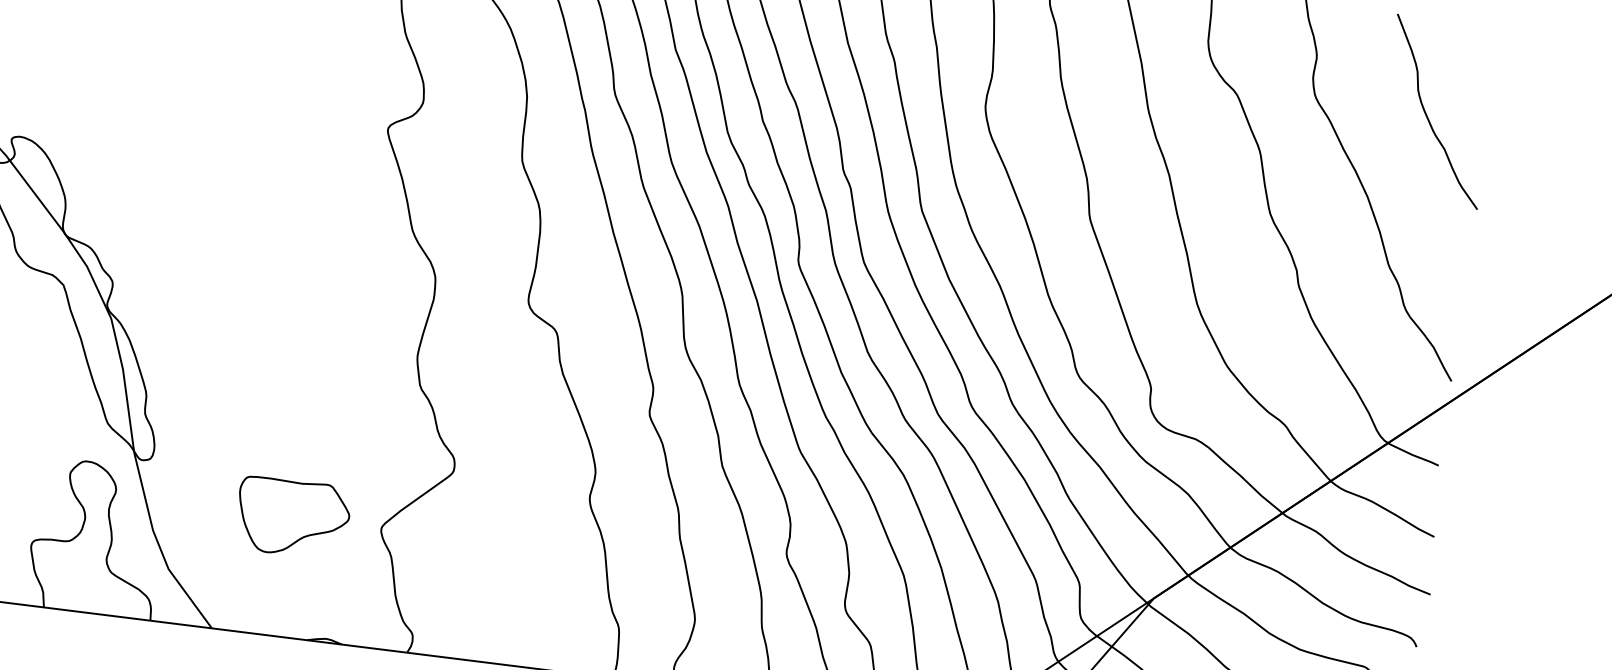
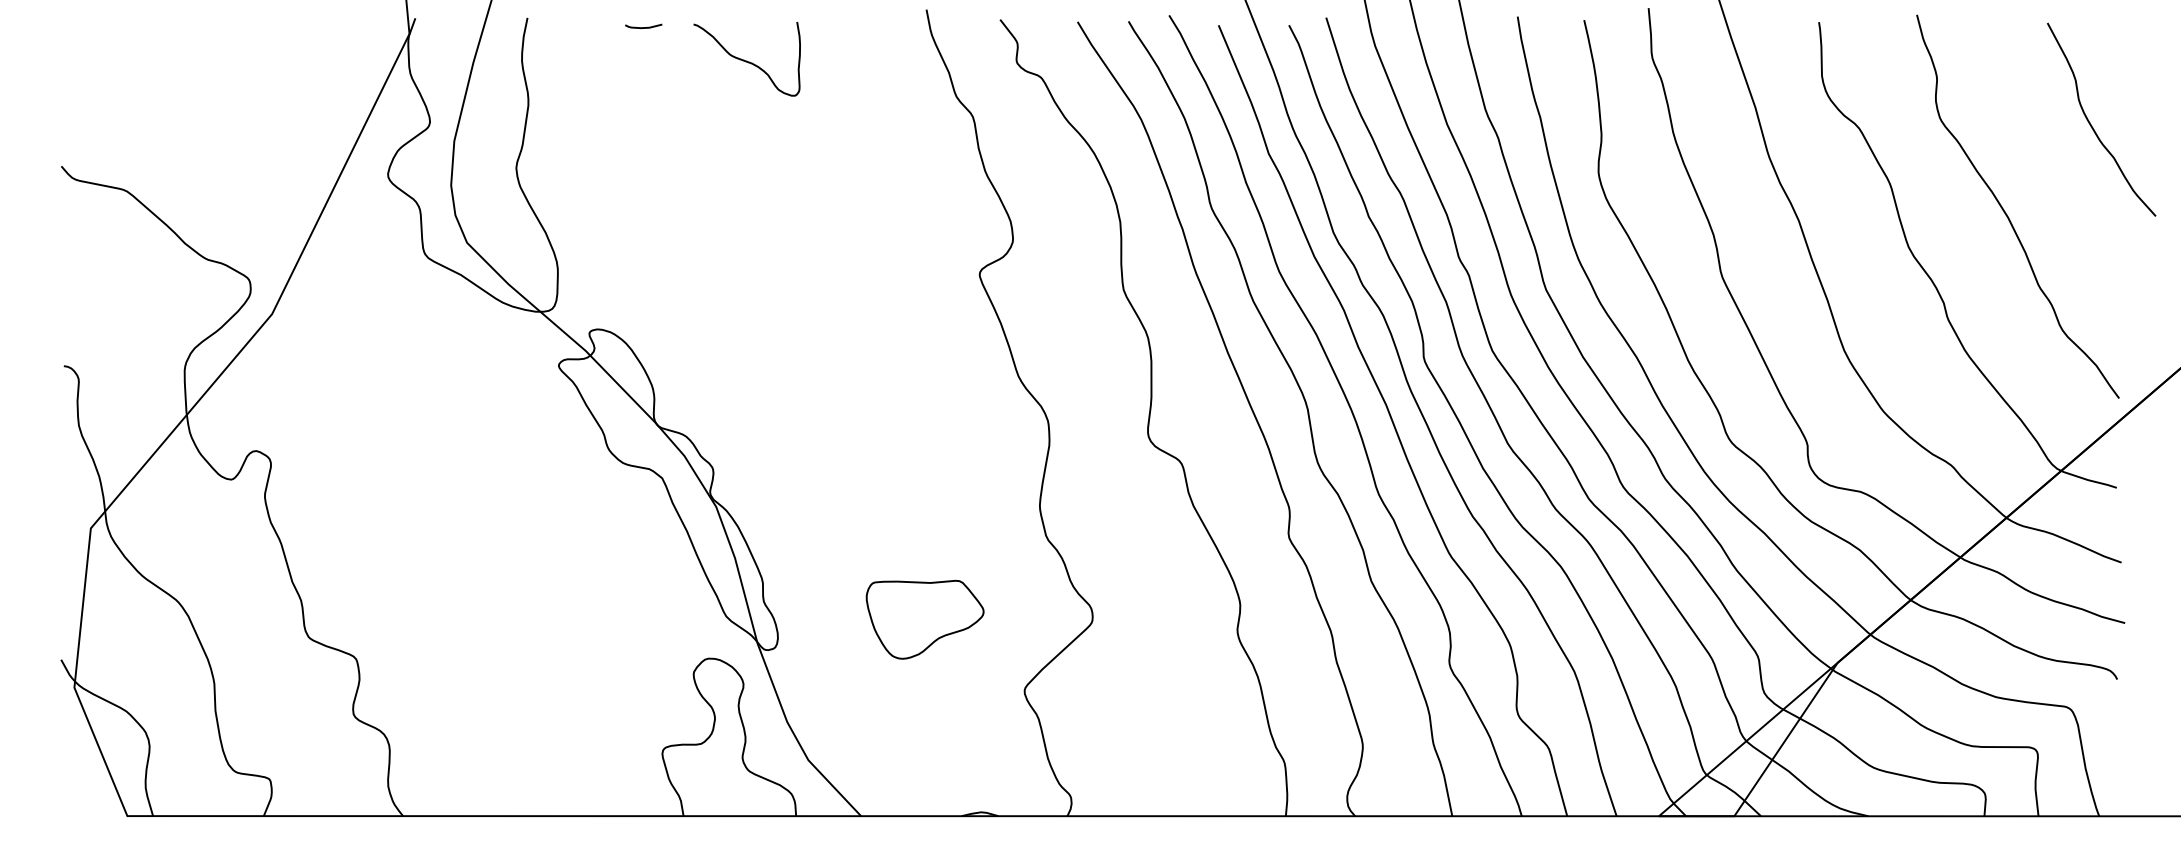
curve: (1428, 116) -> (2092, 125), moved
part: (292, 517) -> (924, 619), moved

